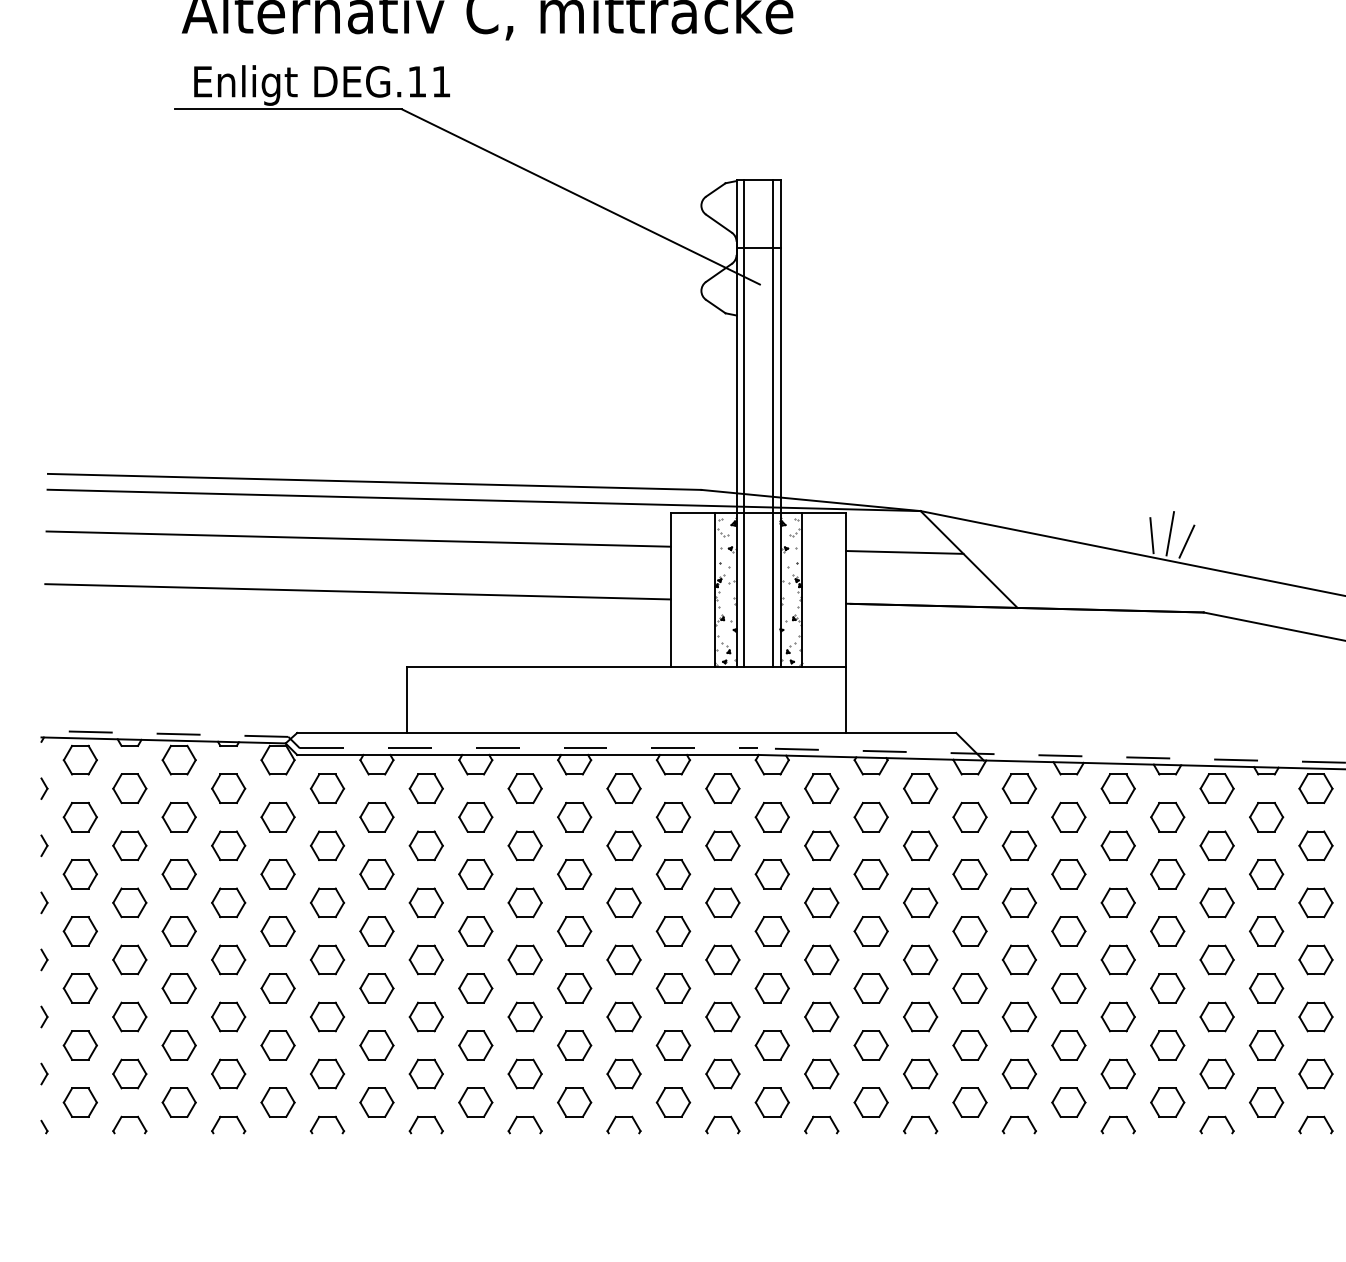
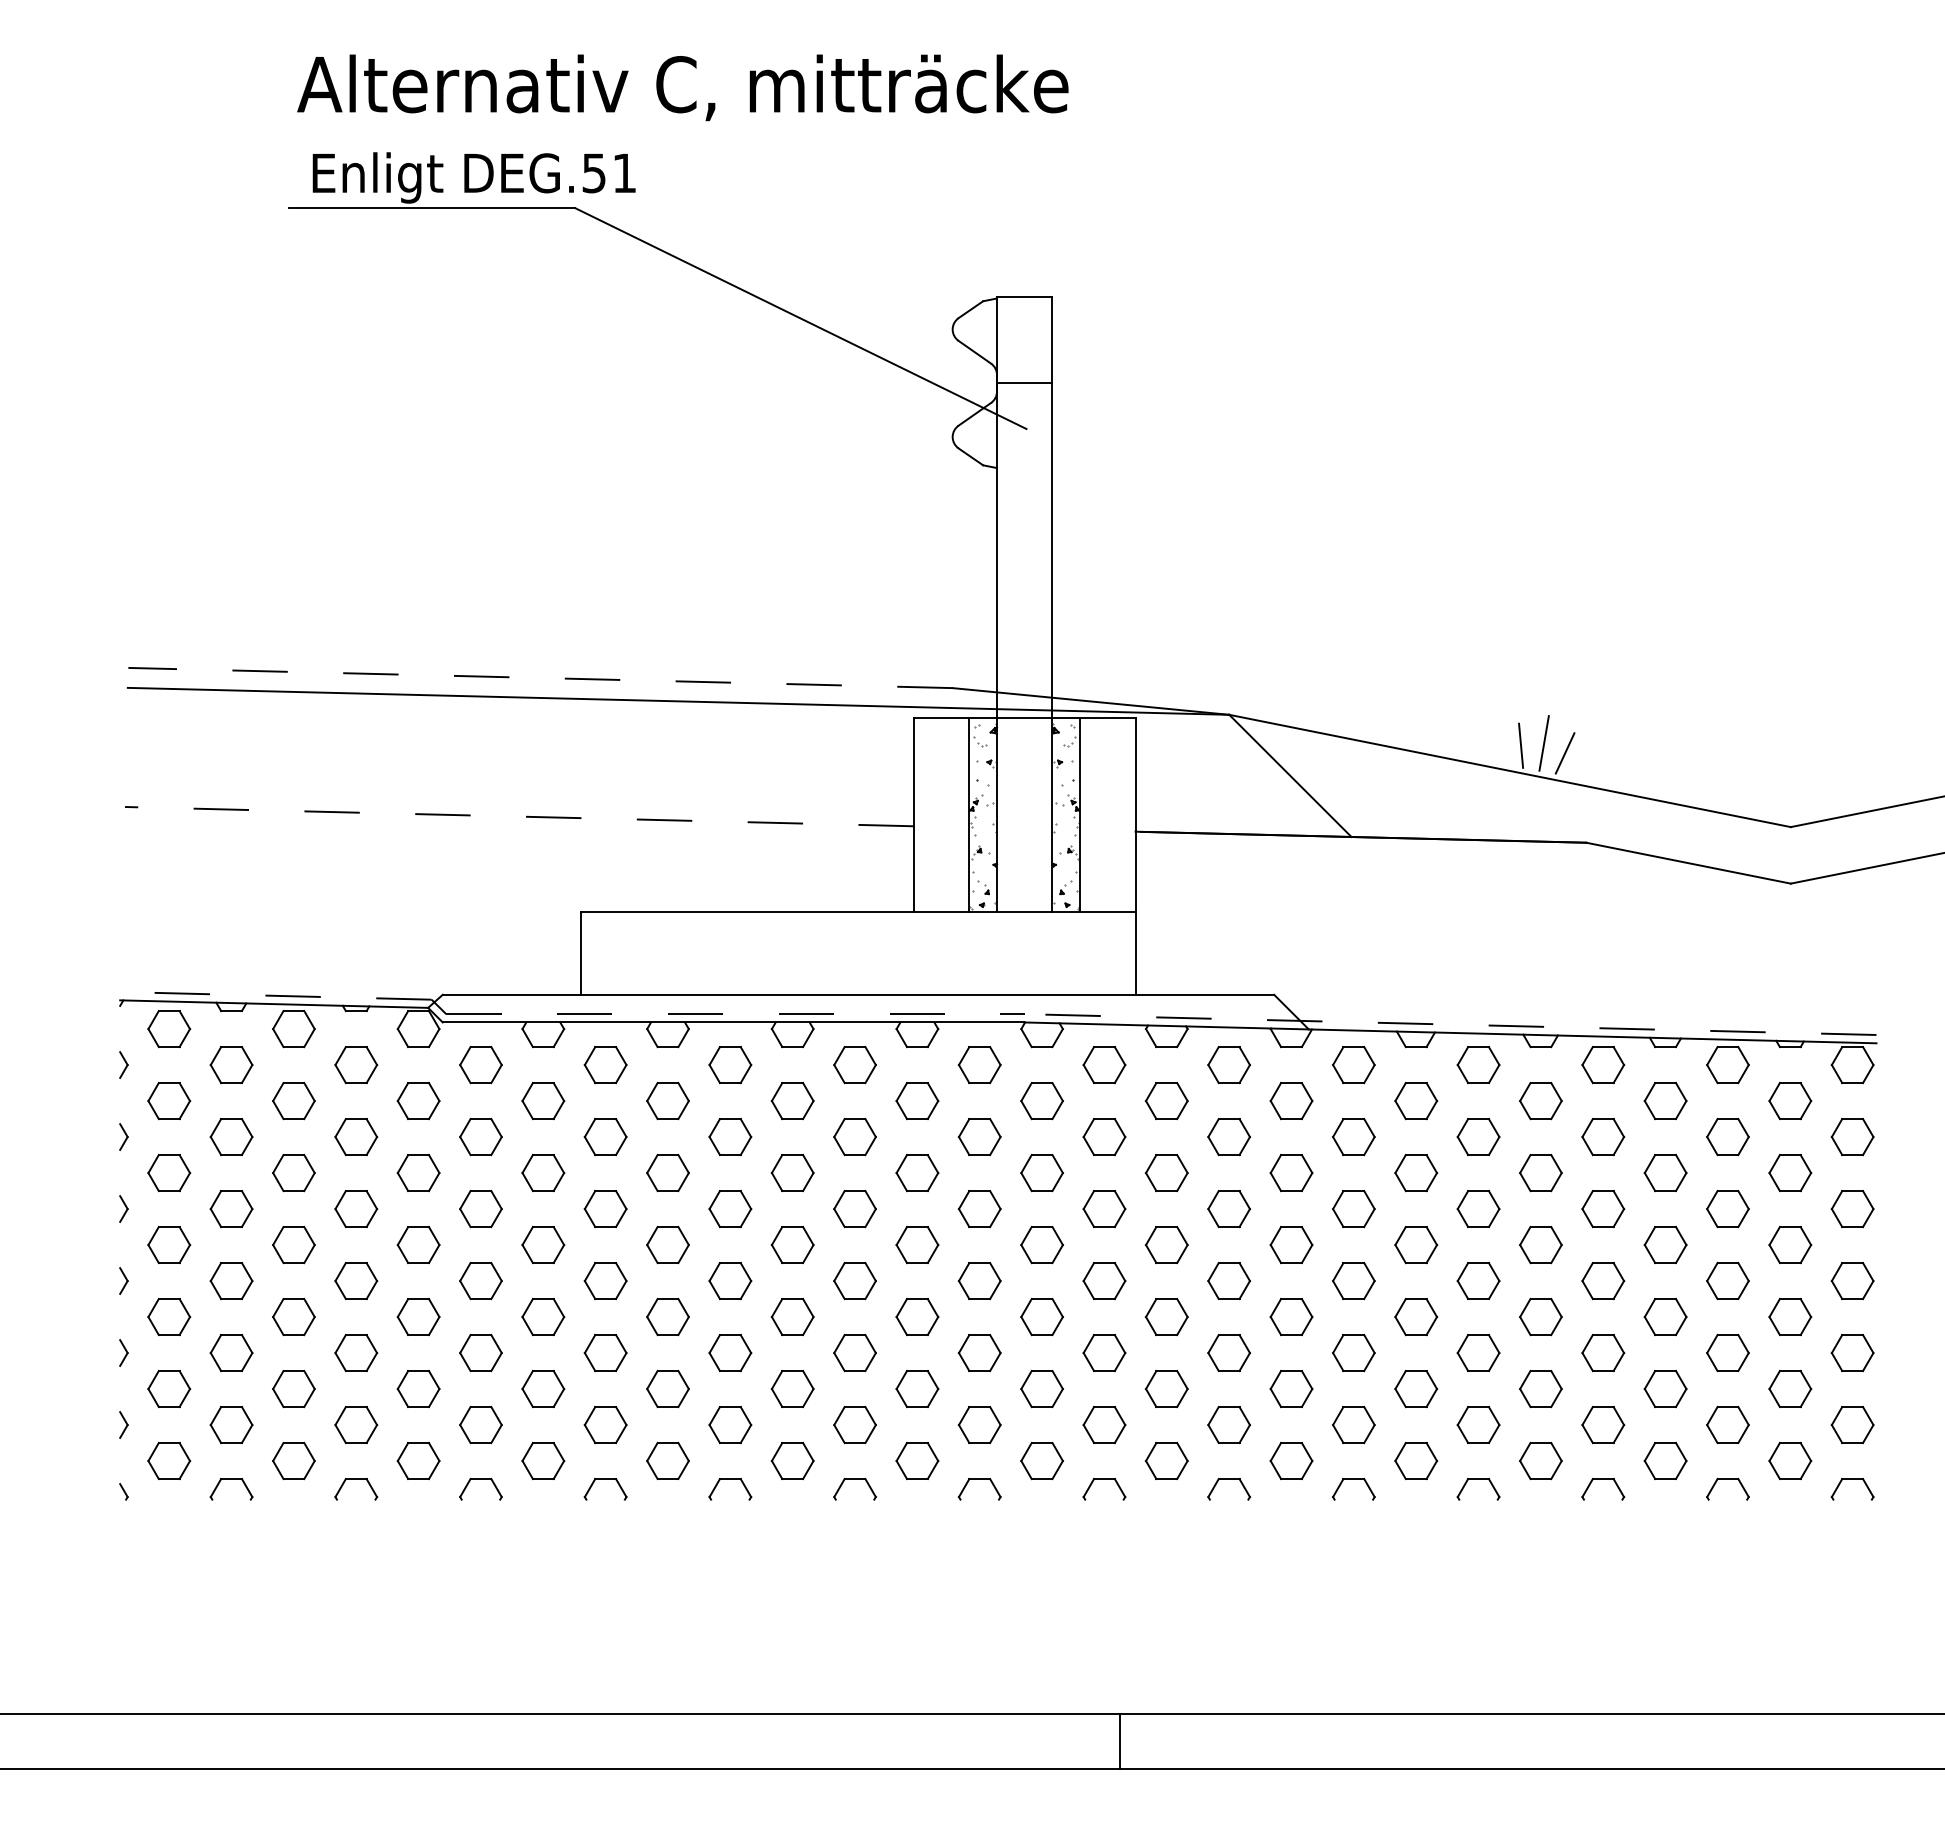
text: (416, 81) -> (593, 173), DEG.11 -> DEG.51
line: (743, 422) -> (1005, 603), removed
line: (773, 422) -> (1043, 603), removed
line: (374, 482) -> (540, 678), solid -> dashed
line: (358, 538) -> (519, 749), removed
line: (905, 552) -> (1209, 766), removed
line: (358, 591) -> (519, 816), solid -> dashed

